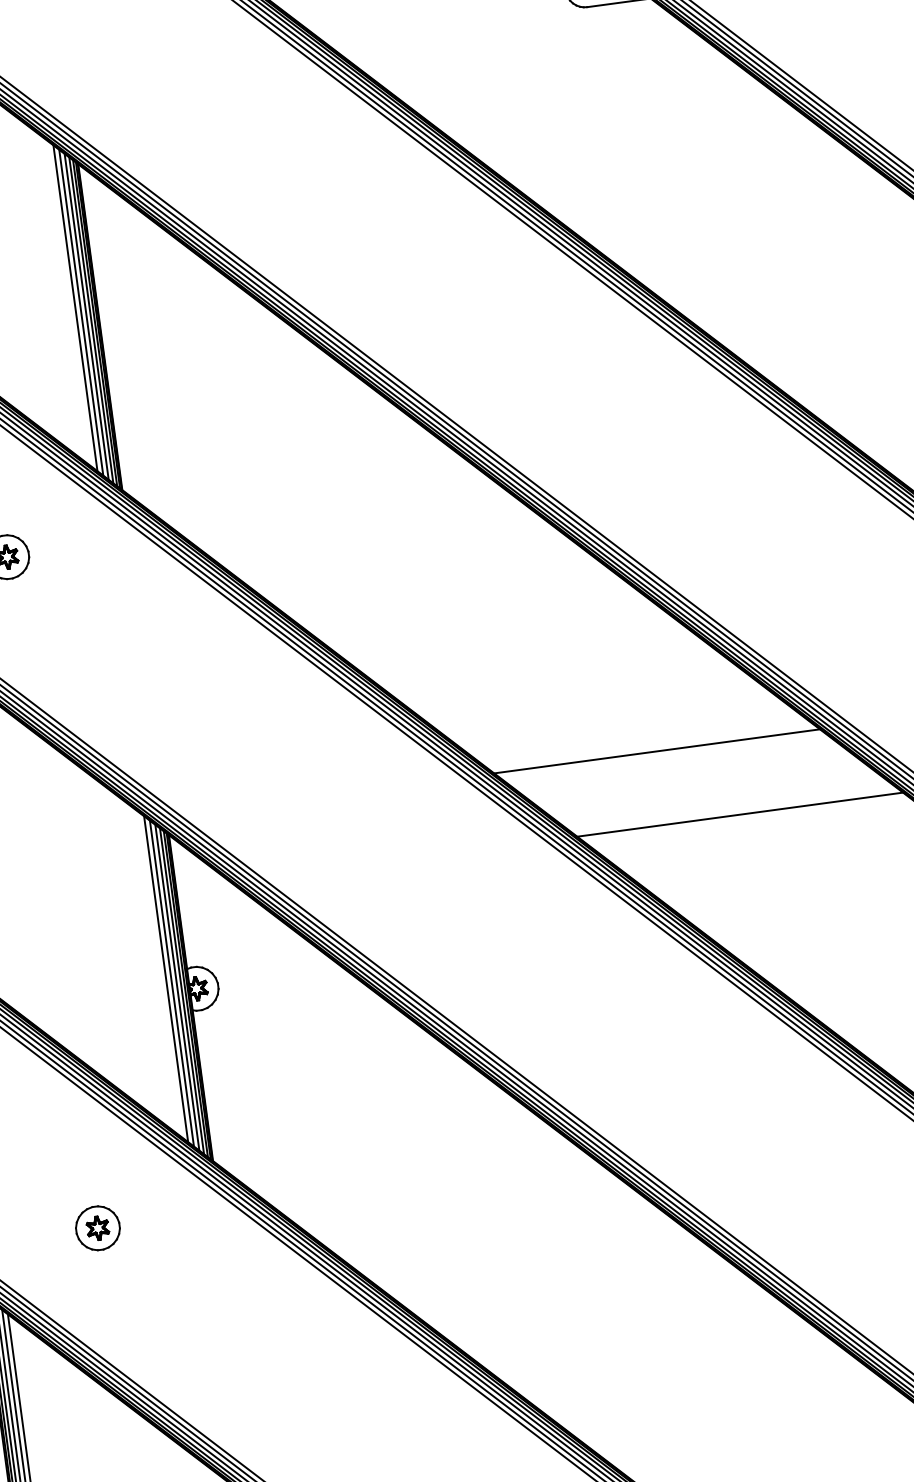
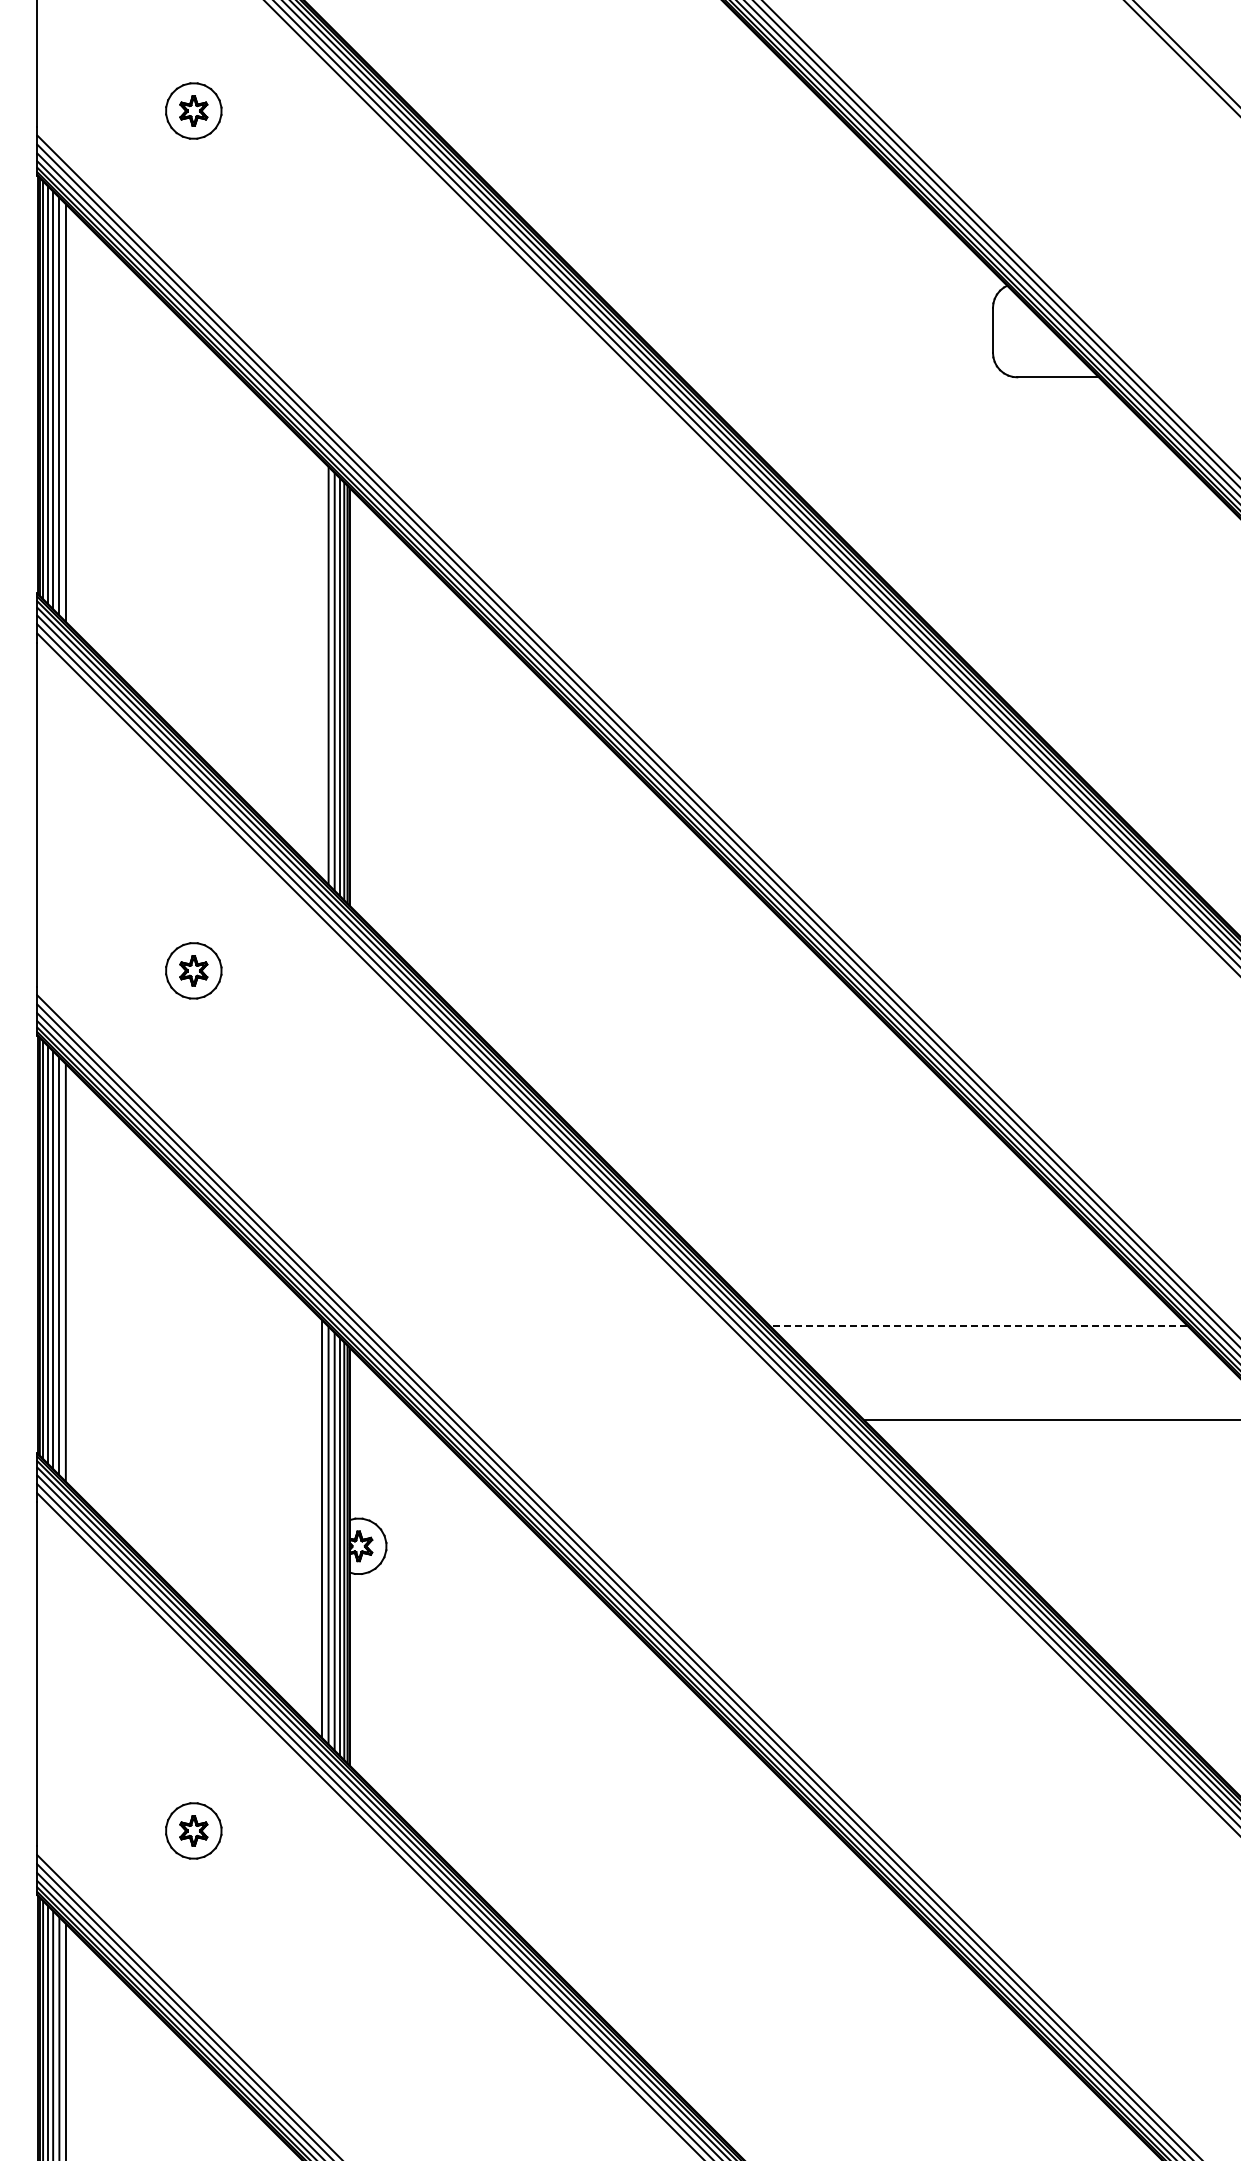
line: (75, 308) -> (322, 669), removed
line: (656, 751) -> (978, 1325), solid -> dashed

